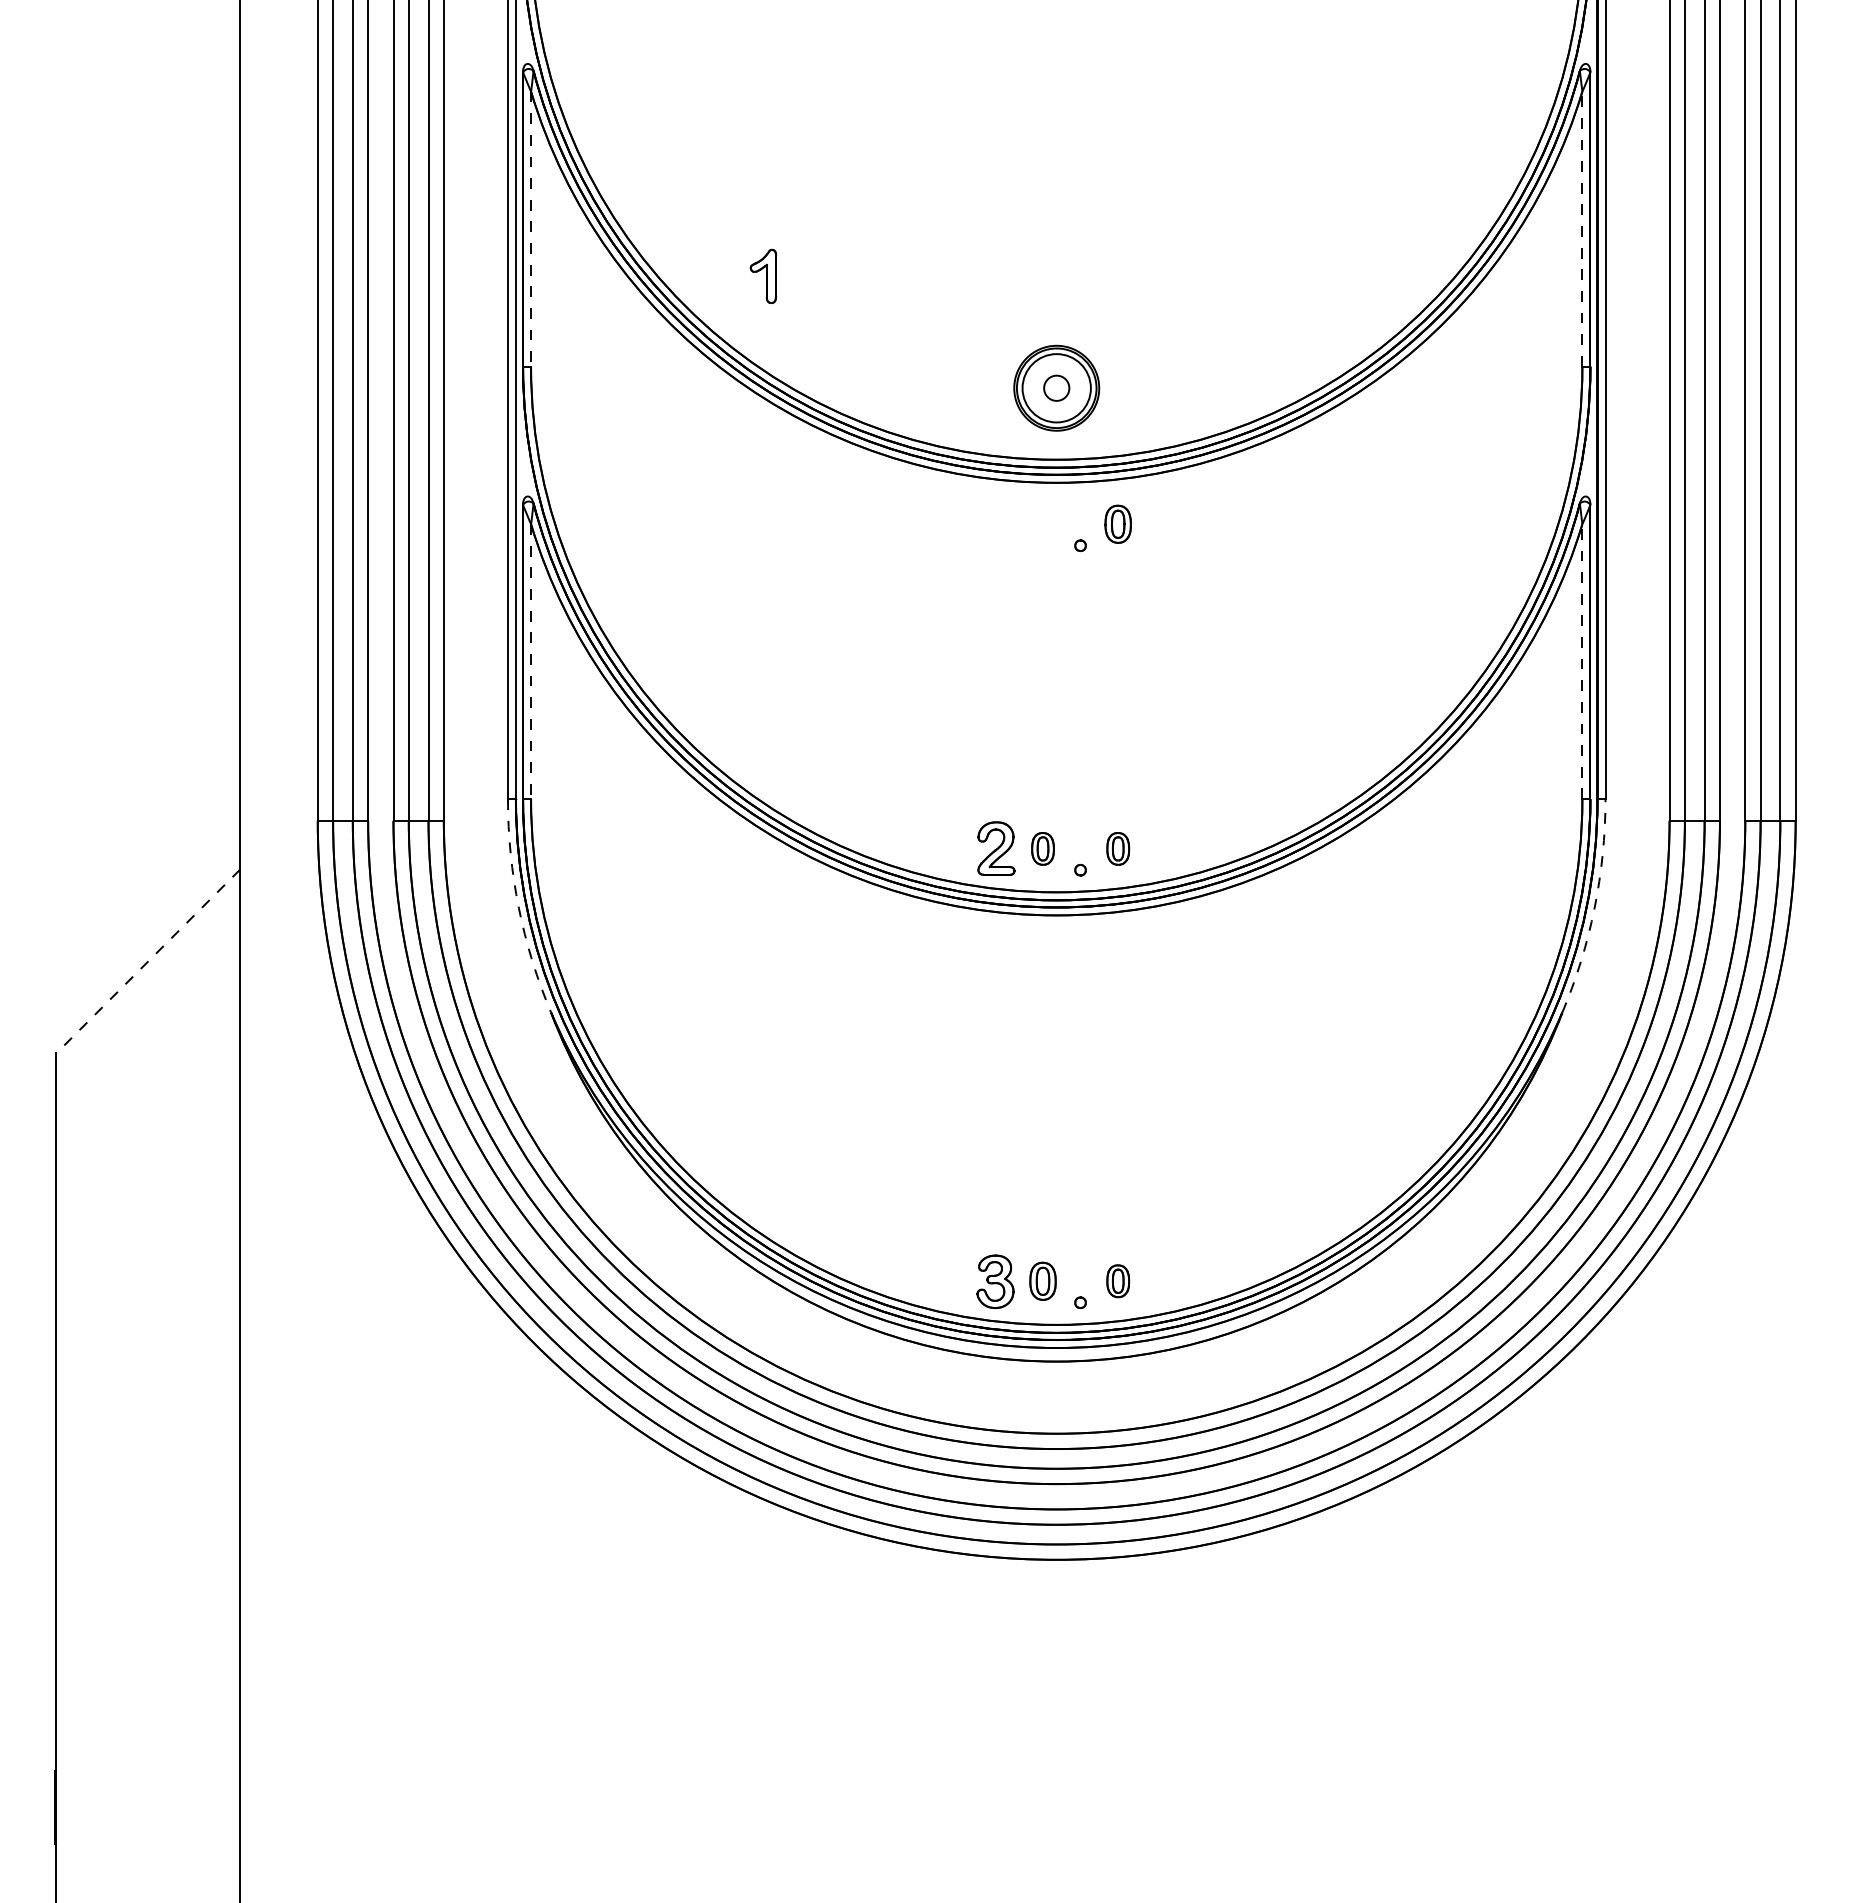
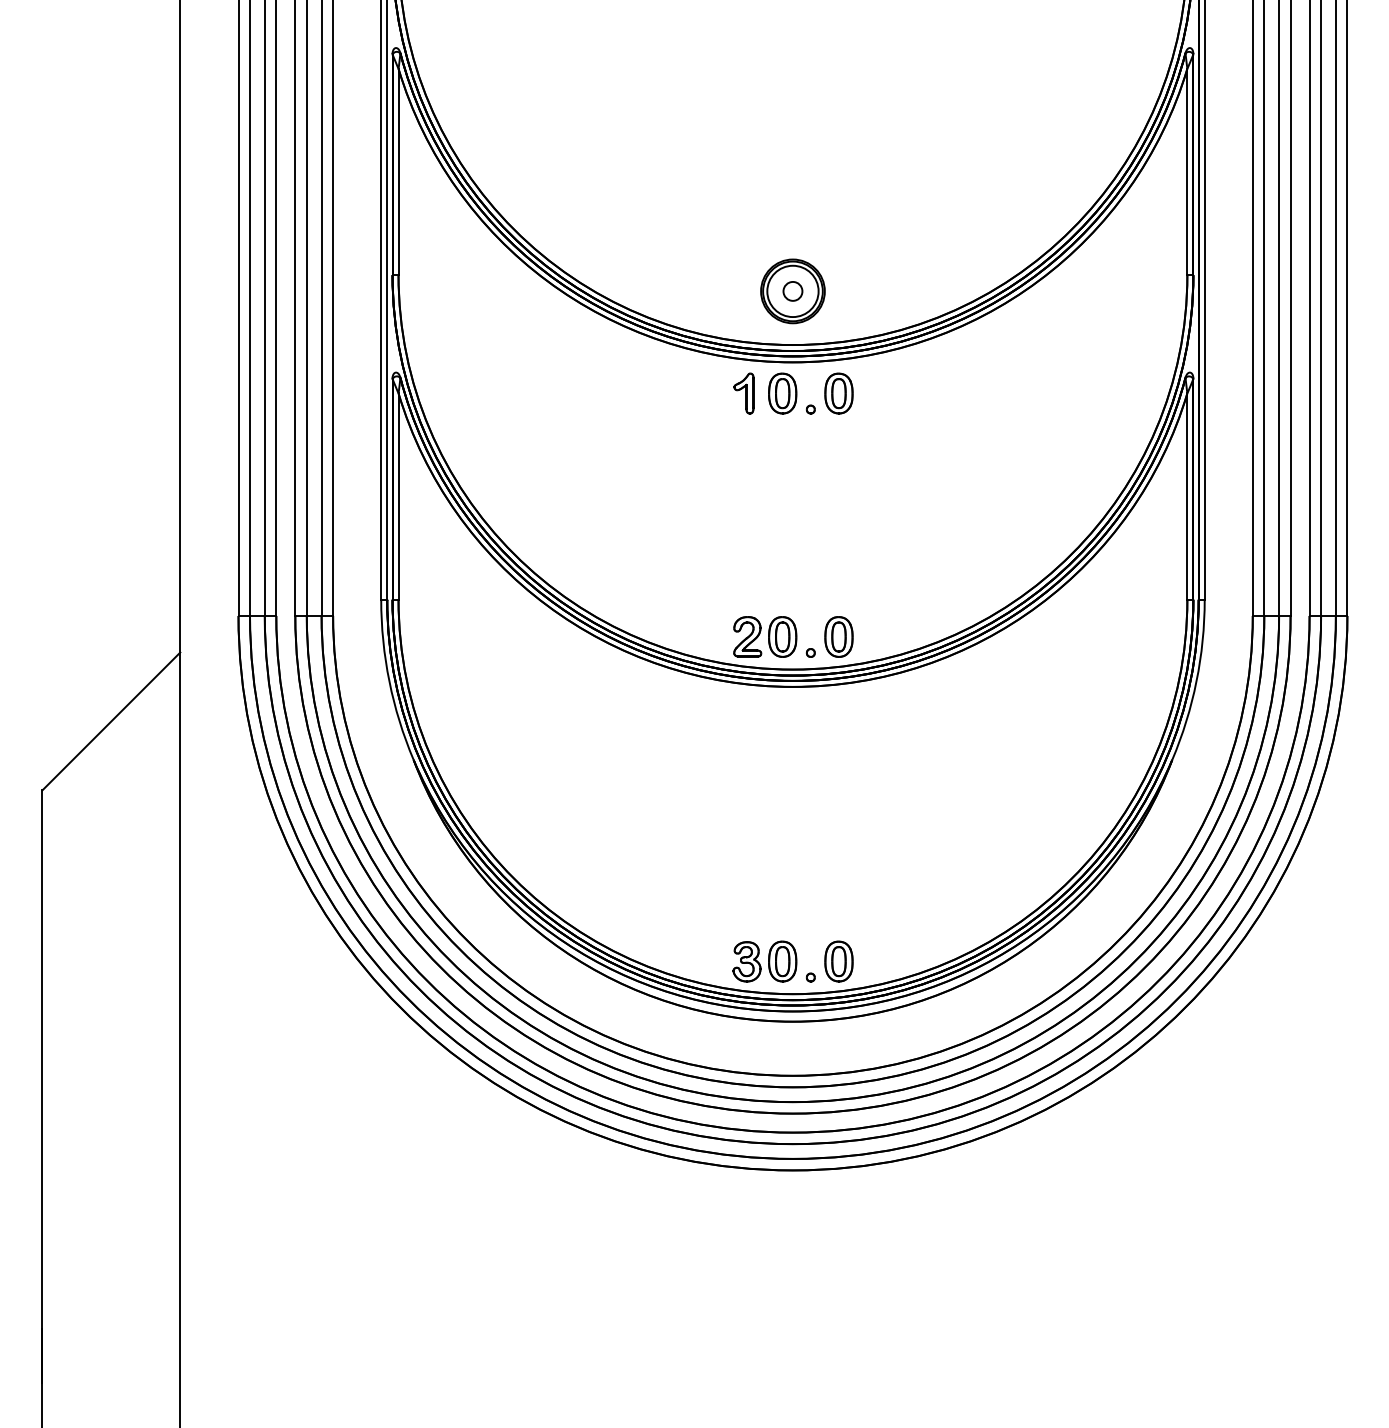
line: (1582, 228) -> (1187, 171), dashed -> solid
line: (531, 229) -> (398, 172), dashed -> solid
part: (763, 275) -> (744, 392), moved
part: (1042, 523) -> (782, 392), added
part: (1118, 523) -> (839, 392), size x1.43
line: (531, 661) -> (398, 496), dashed -> solid
line: (1582, 661) -> (1187, 496), dashed -> solid
part: (1042, 848) -> (782, 636), size x1.67
part: (1118, 848) -> (839, 636), size x1.67
arc: (518, 908) -> (389, 681), dashed -> solid
arc: (1594, 908) -> (1196, 681), dashed -> solid
line: (148, 961) -> (111, 721), dashed -> solid
part: (1042, 1280) -> (782, 960), size x1.43
part: (1118, 1280) -> (839, 960), size x1.67

